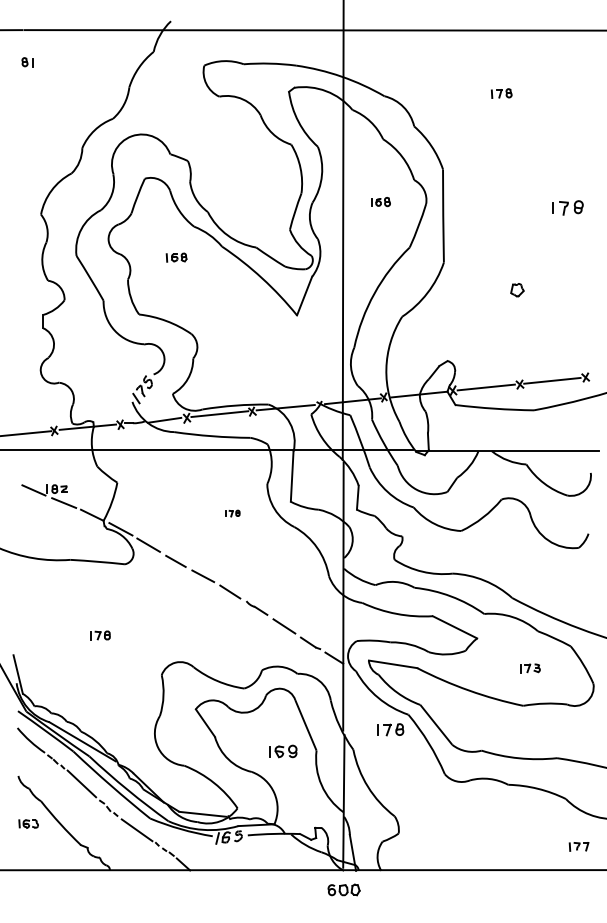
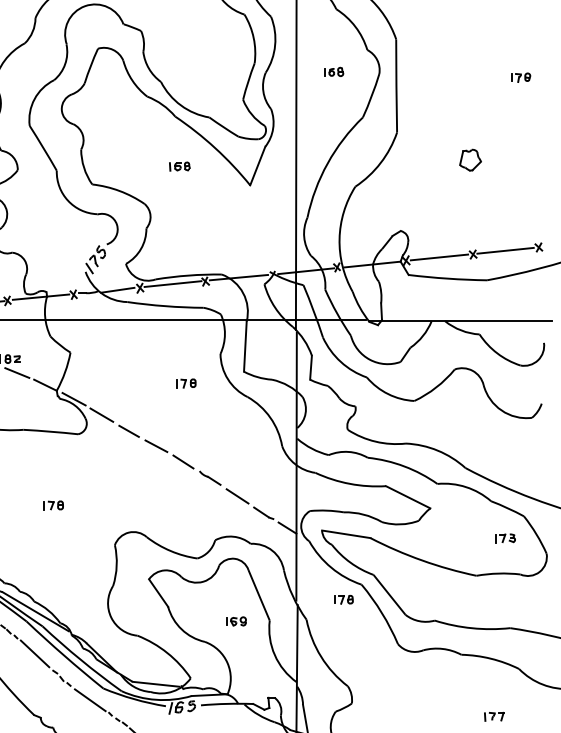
part: (567, 207) -> (520, 77), size x0.62
part: (176, 257) -> (179, 166), moved
part: (517, 289) -> (470, 159), size x1.67
part: (232, 513) -> (185, 383), size x1.43
part: (530, 668) -> (505, 538), moved
part: (390, 729) -> (343, 599), size x0.71
part: (283, 751) -> (236, 621), size x0.71
part: (578, 846) -> (493, 716), moved

